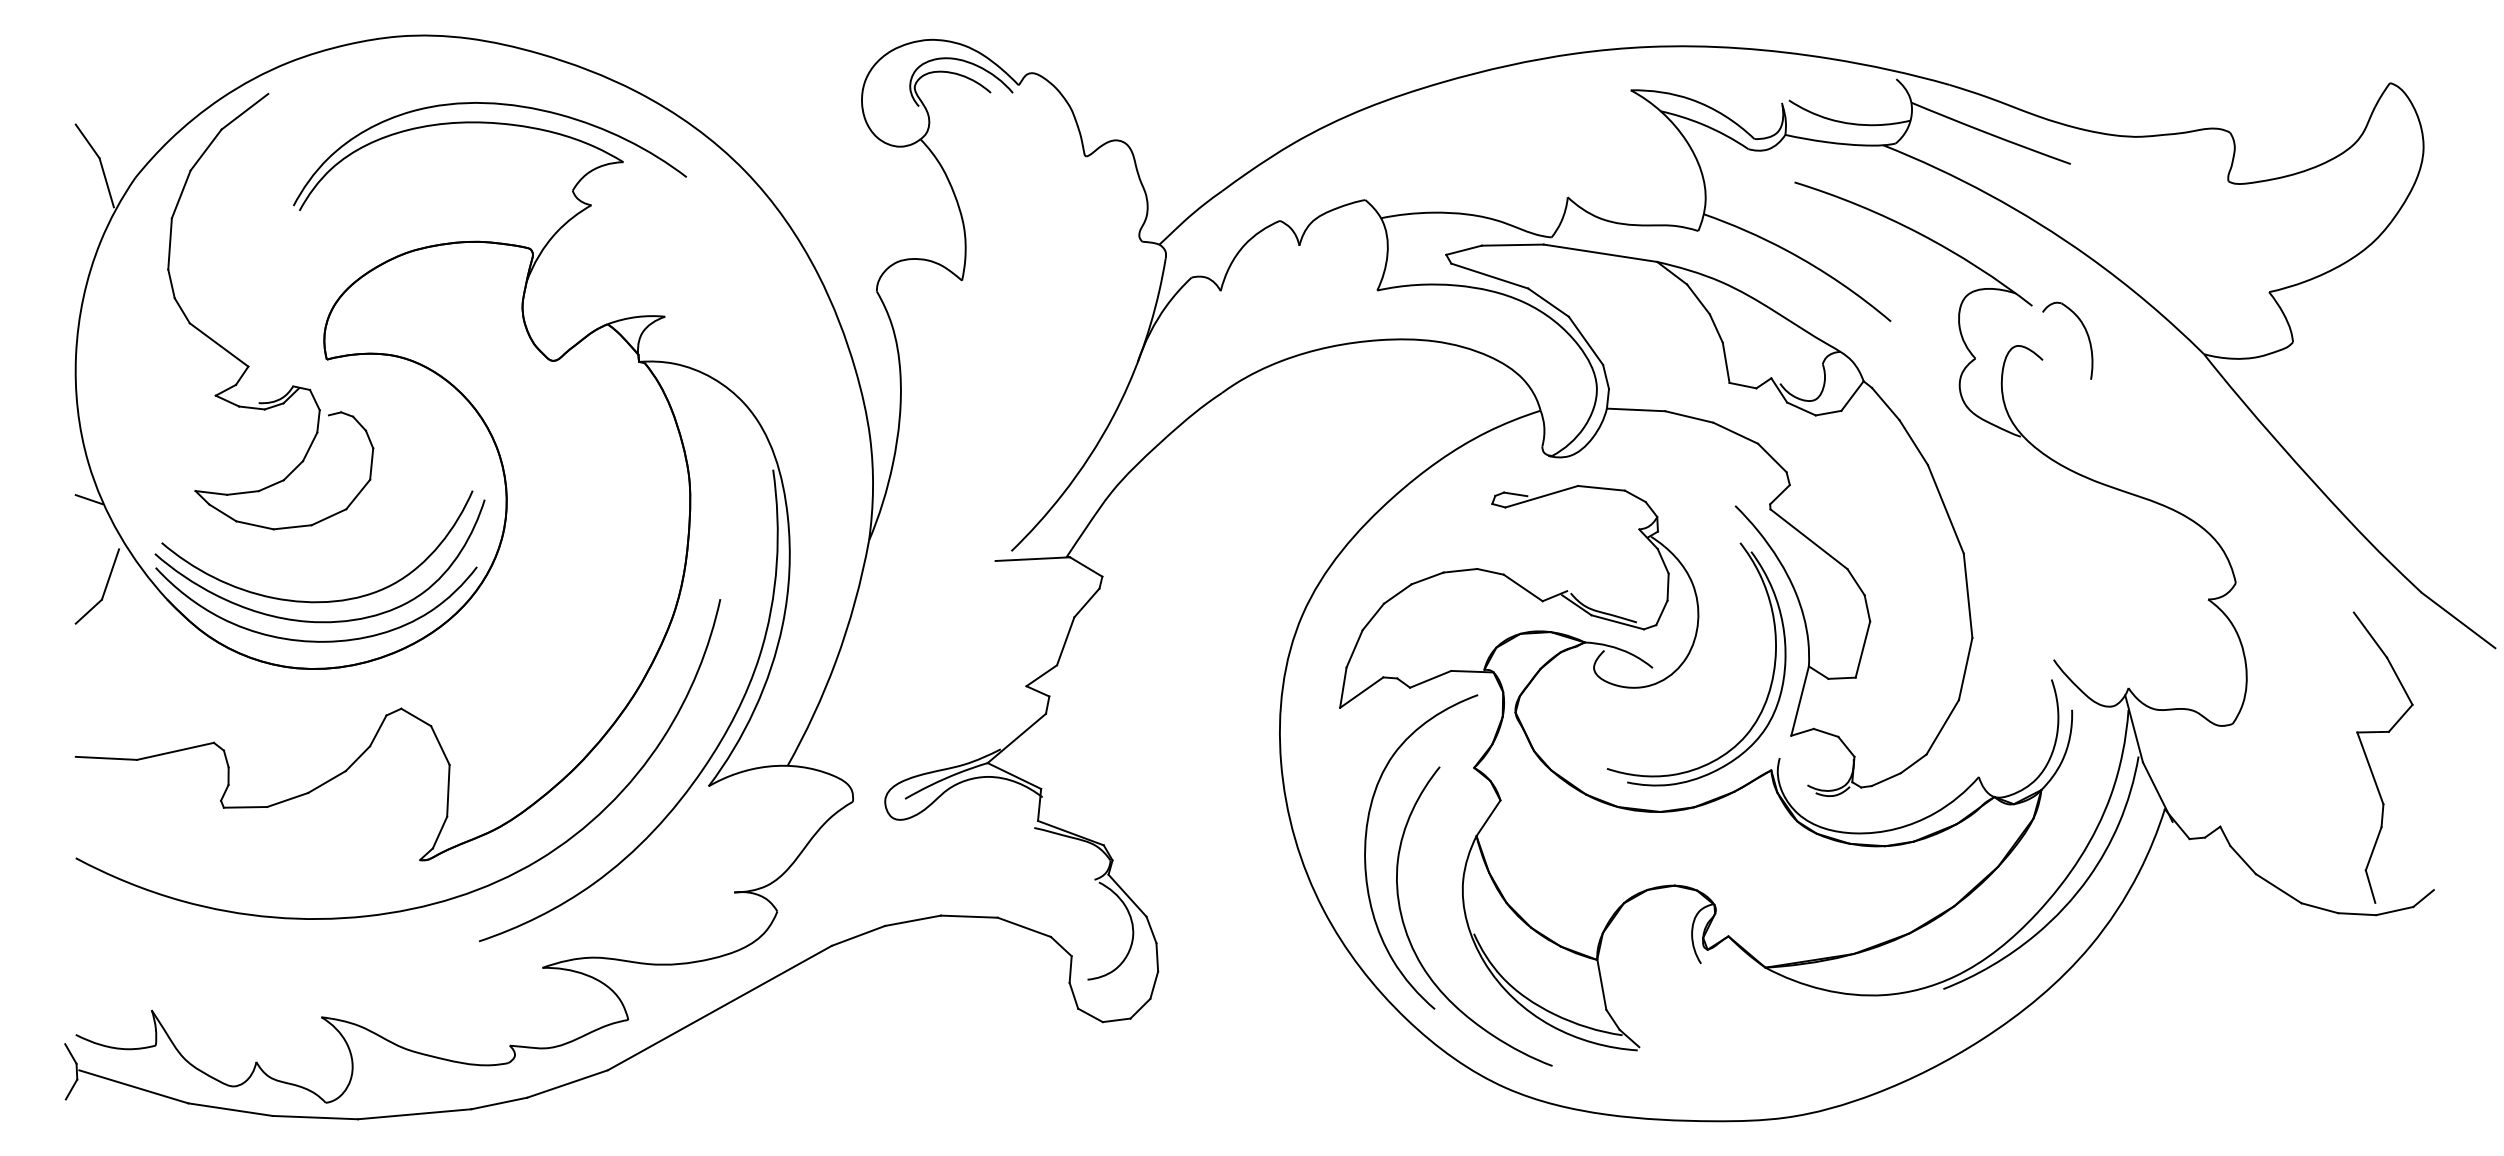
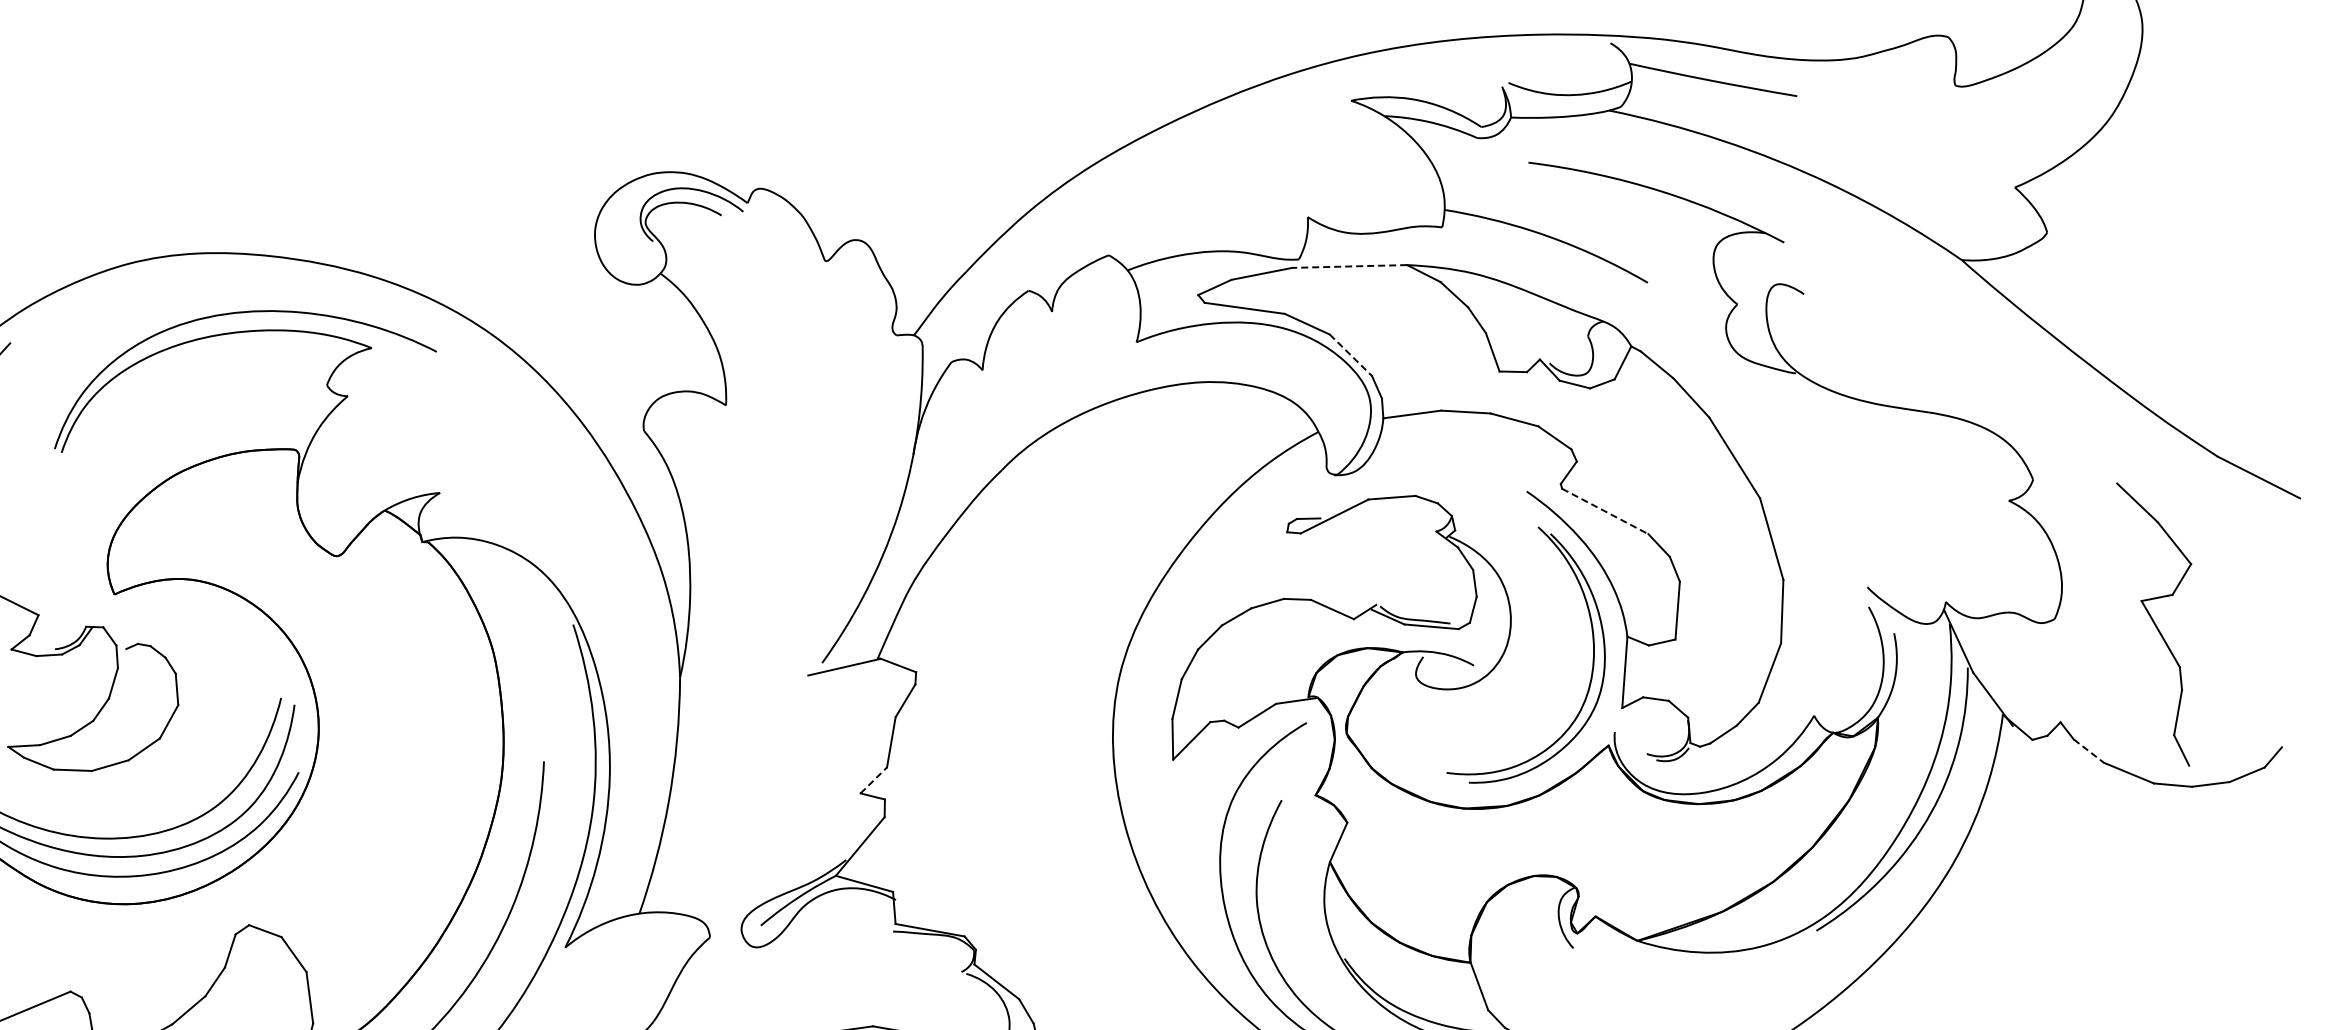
line: (1599, 253) -> (1348, 266), solid -> dashed
part: (2086, 334) -> (1842, 261), removed
line: (1585, 340) -> (1350, 354), solid -> dashed
line: (1809, 539) -> (1605, 511), solid -> dashed
line: (1041, 675) -> (873, 780), solid -> dashed
part: (2369, 762) -> (2158, 628), moved
line: (2243, 860) -> (2089, 751), solid -> dashed

